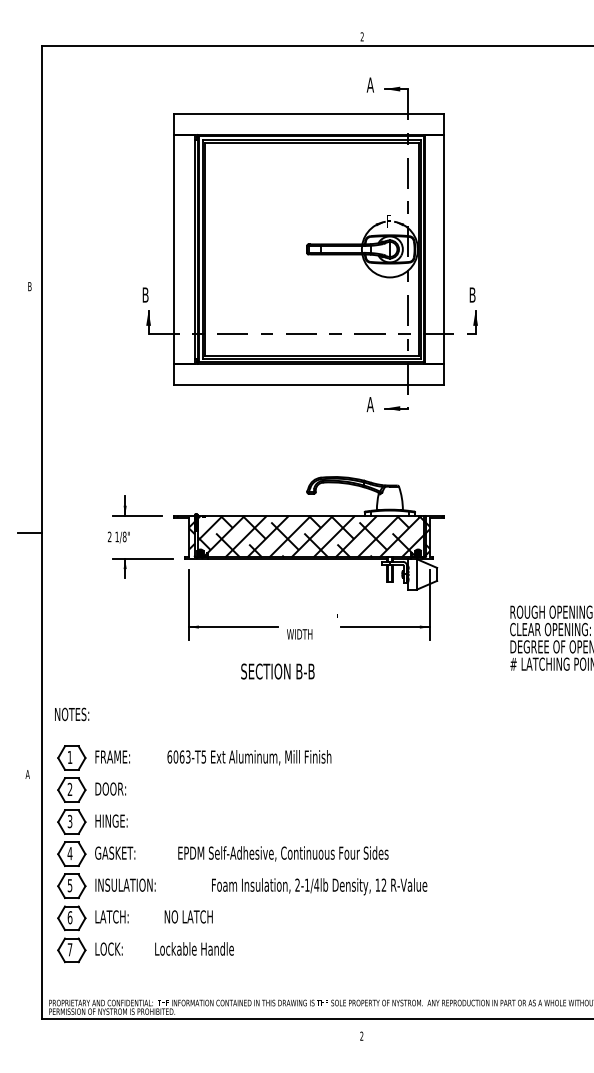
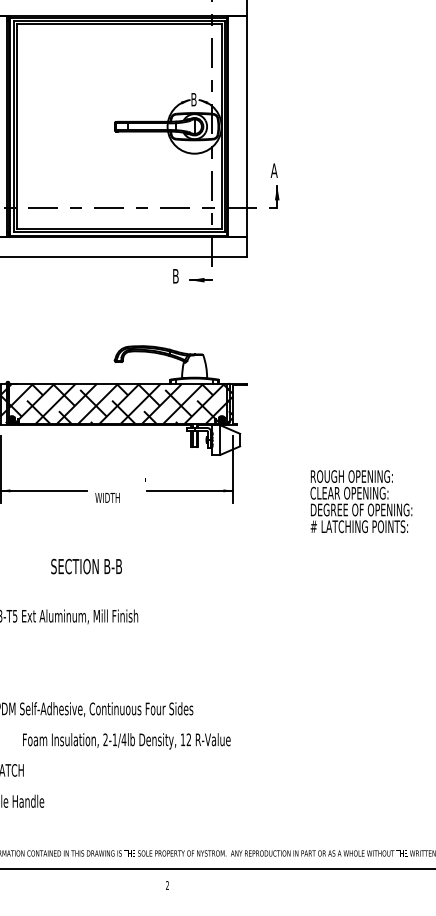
text: (388, 221) -> (193, 99), F -> B
text: (472, 294) -> (274, 170), B -> A
text: (369, 404) -> (174, 276), A -> B
text: (277, 671) -> (86, 566), moved

